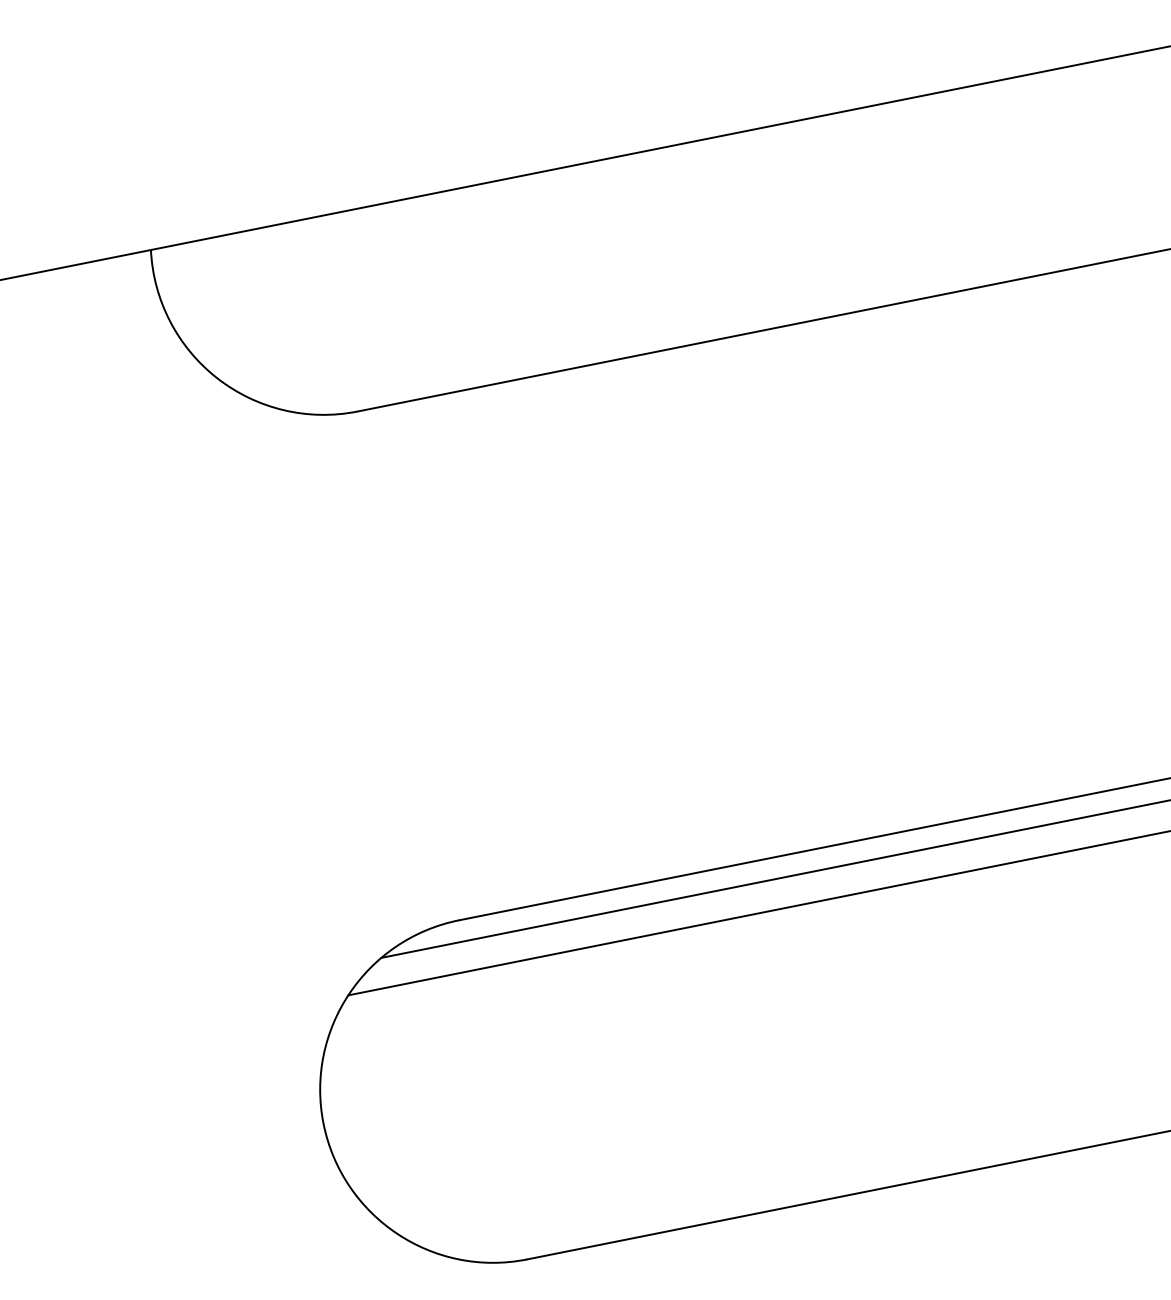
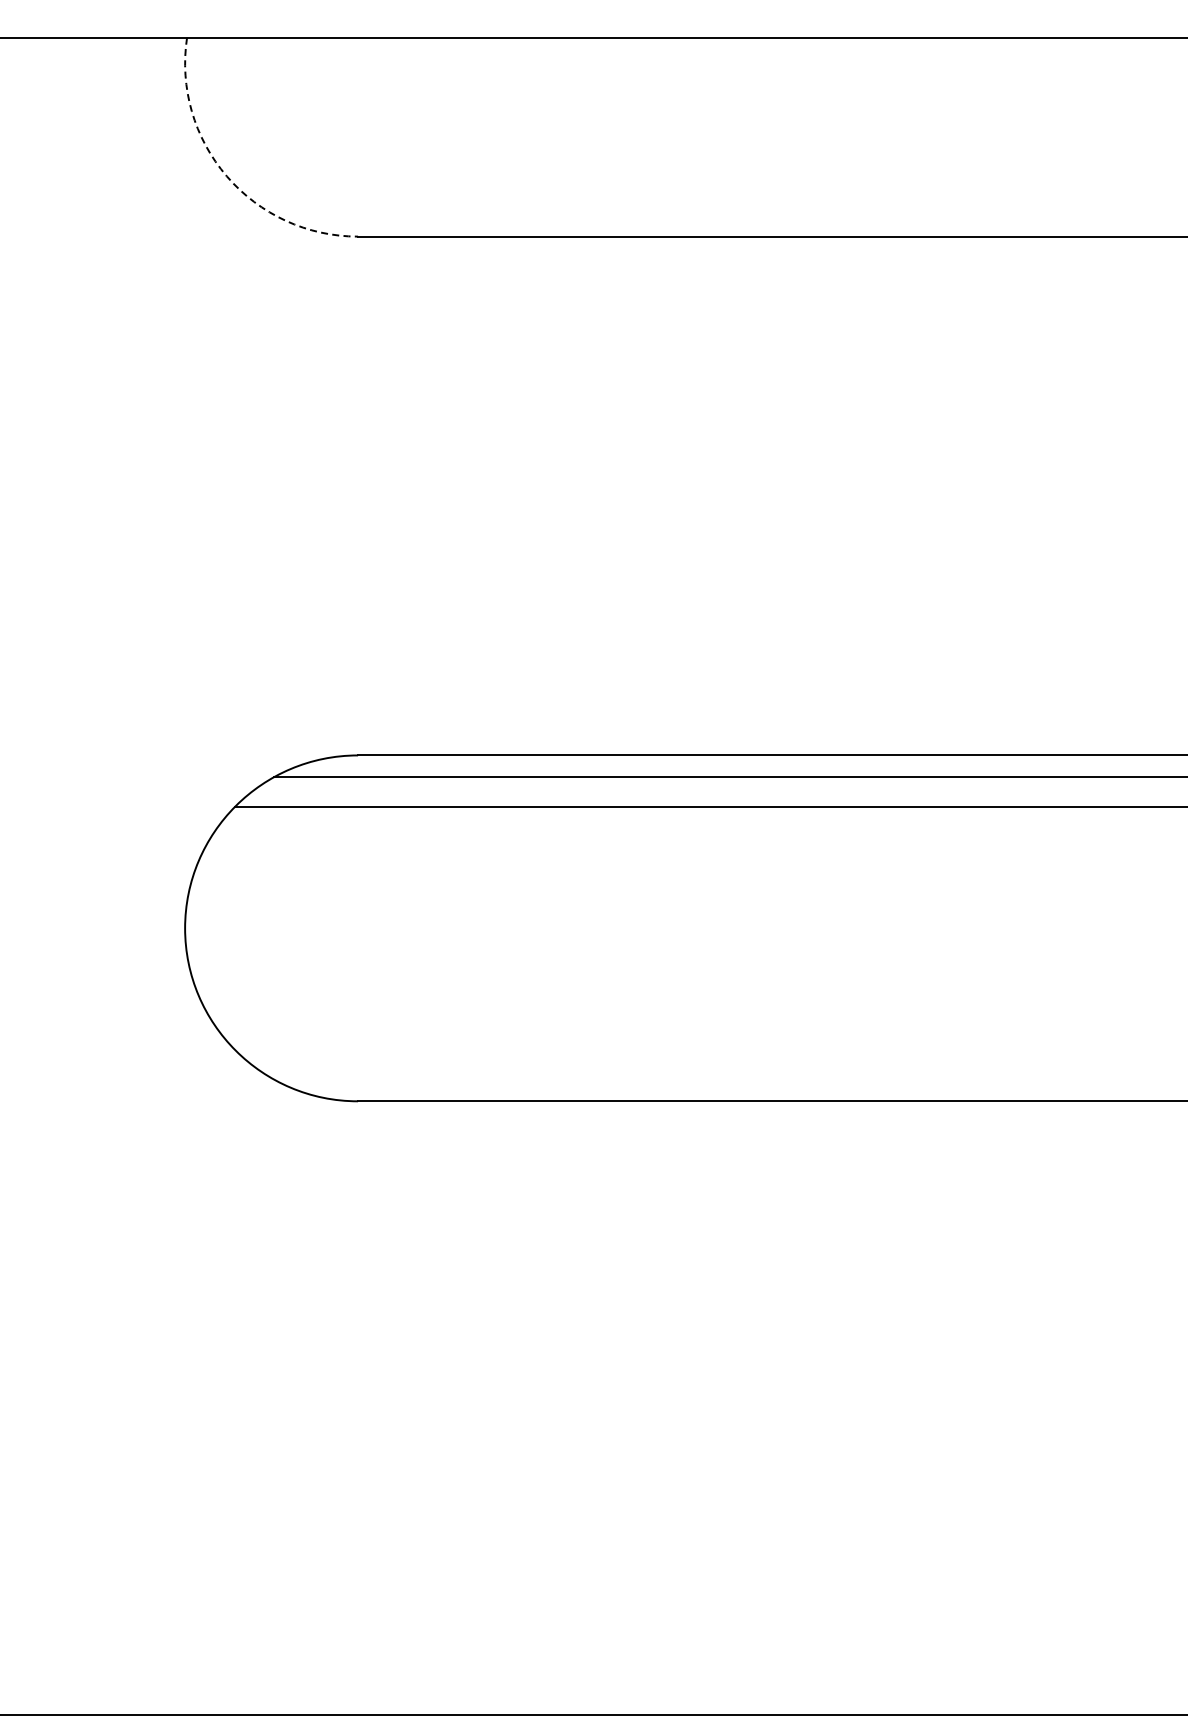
arc: (216, 378) -> (226, 176), solid -> dashed

